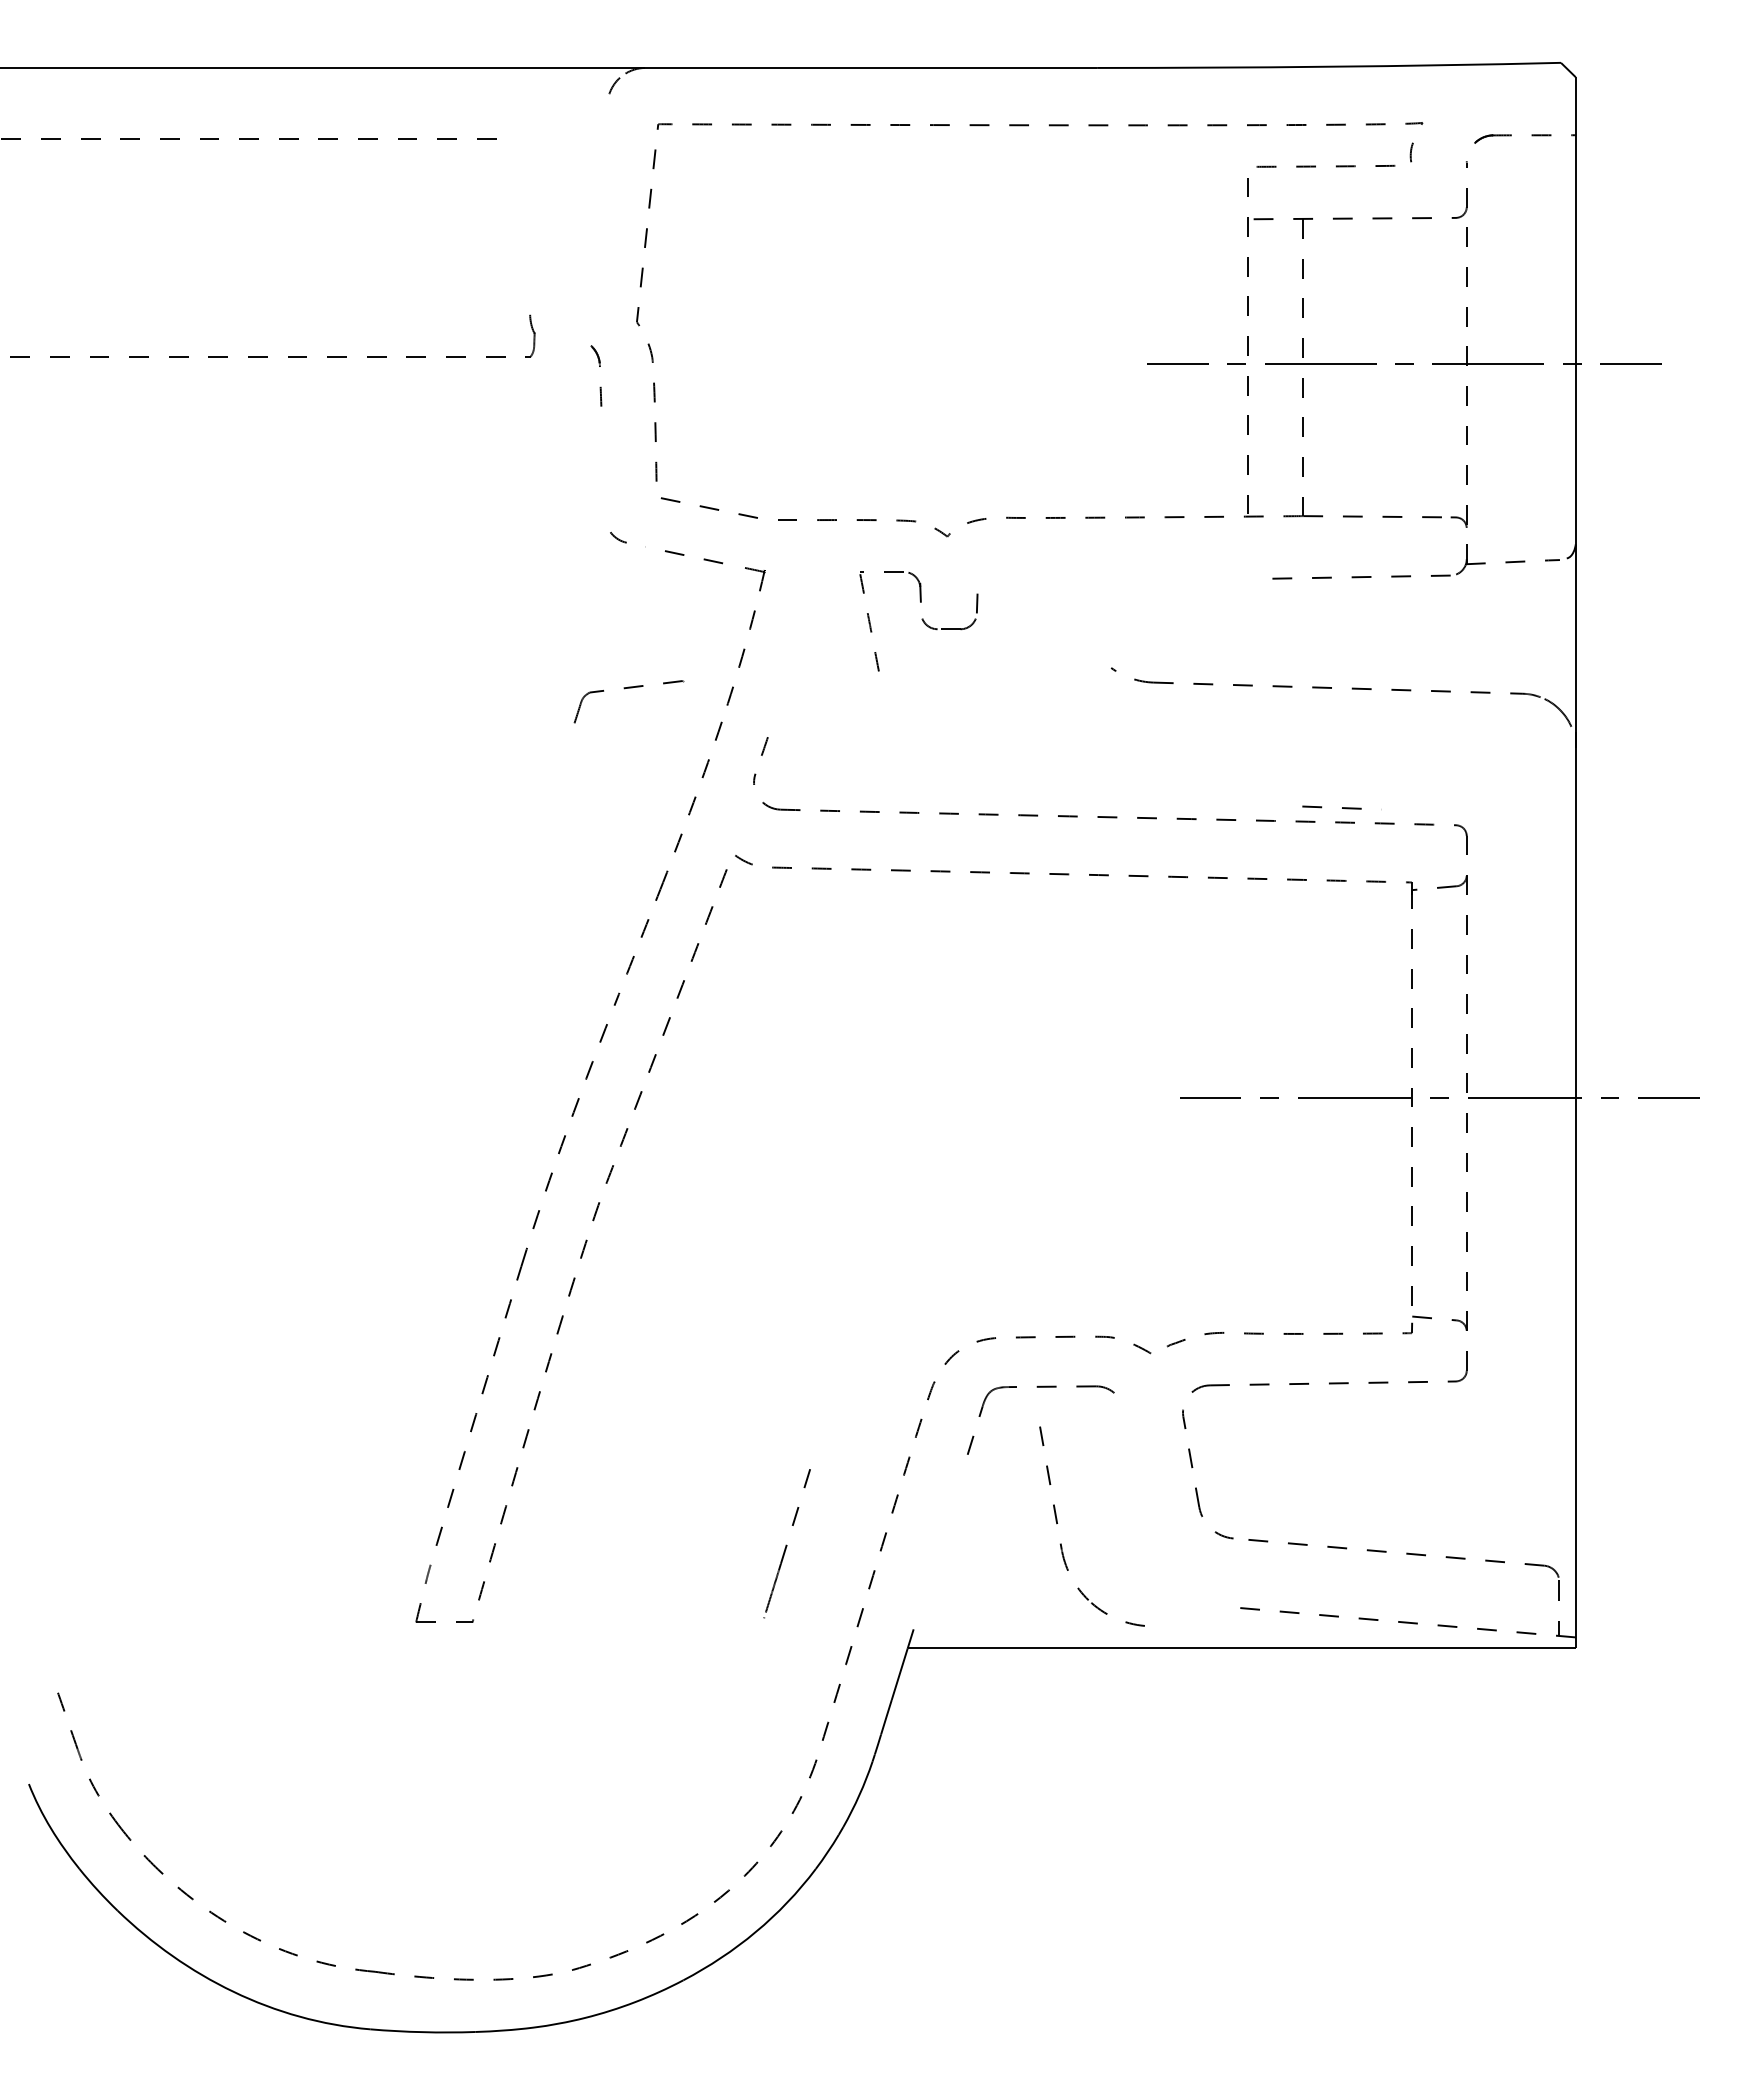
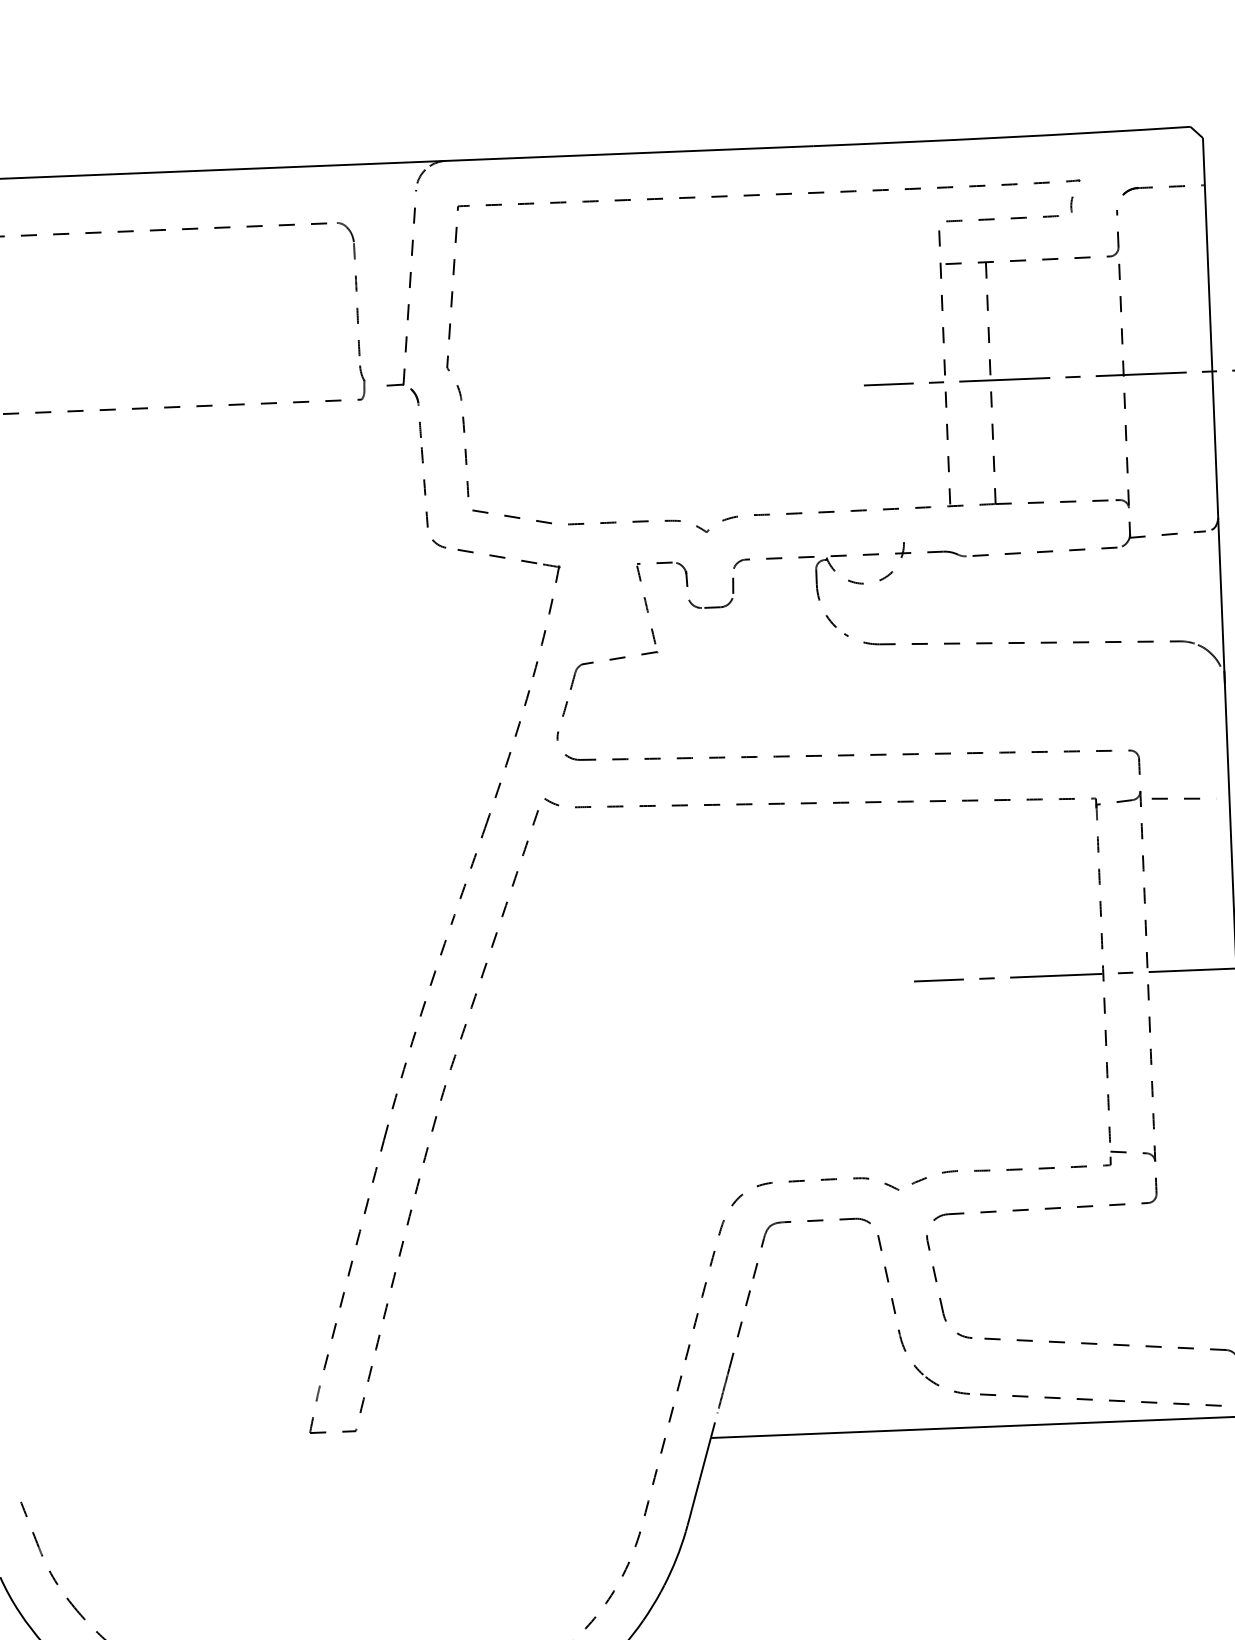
part: (528, 220) -> (355, 288), added
part: (594, 221) -> (409, 287), added
part: (603, 467) -> (424, 487), added
part: (688, 556) -> (496, 556), size x1.43
part: (1121, 609) -> (850, 585), added
part: (624, 689) -> (610, 660), moved
part: (1341, 807) -> (1183, 798), moved
part: (1057, 1523) -> (895, 1313), moved
part: (786, 1543) -> (733, 1351), moved

